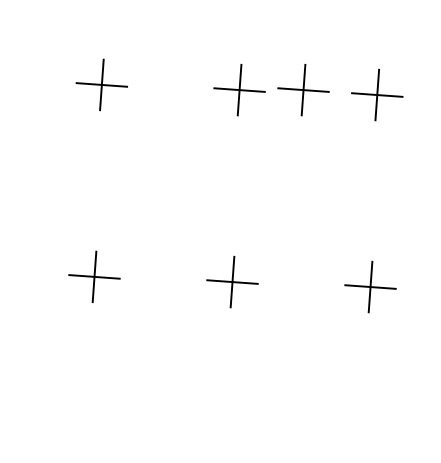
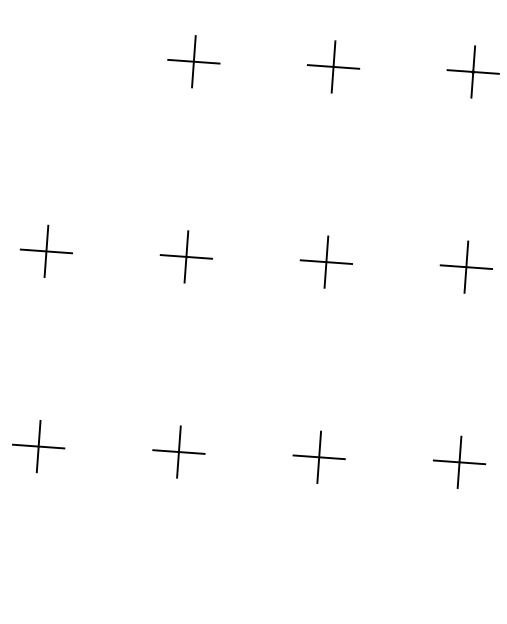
part: (302, 89) -> (390, 261), removed

